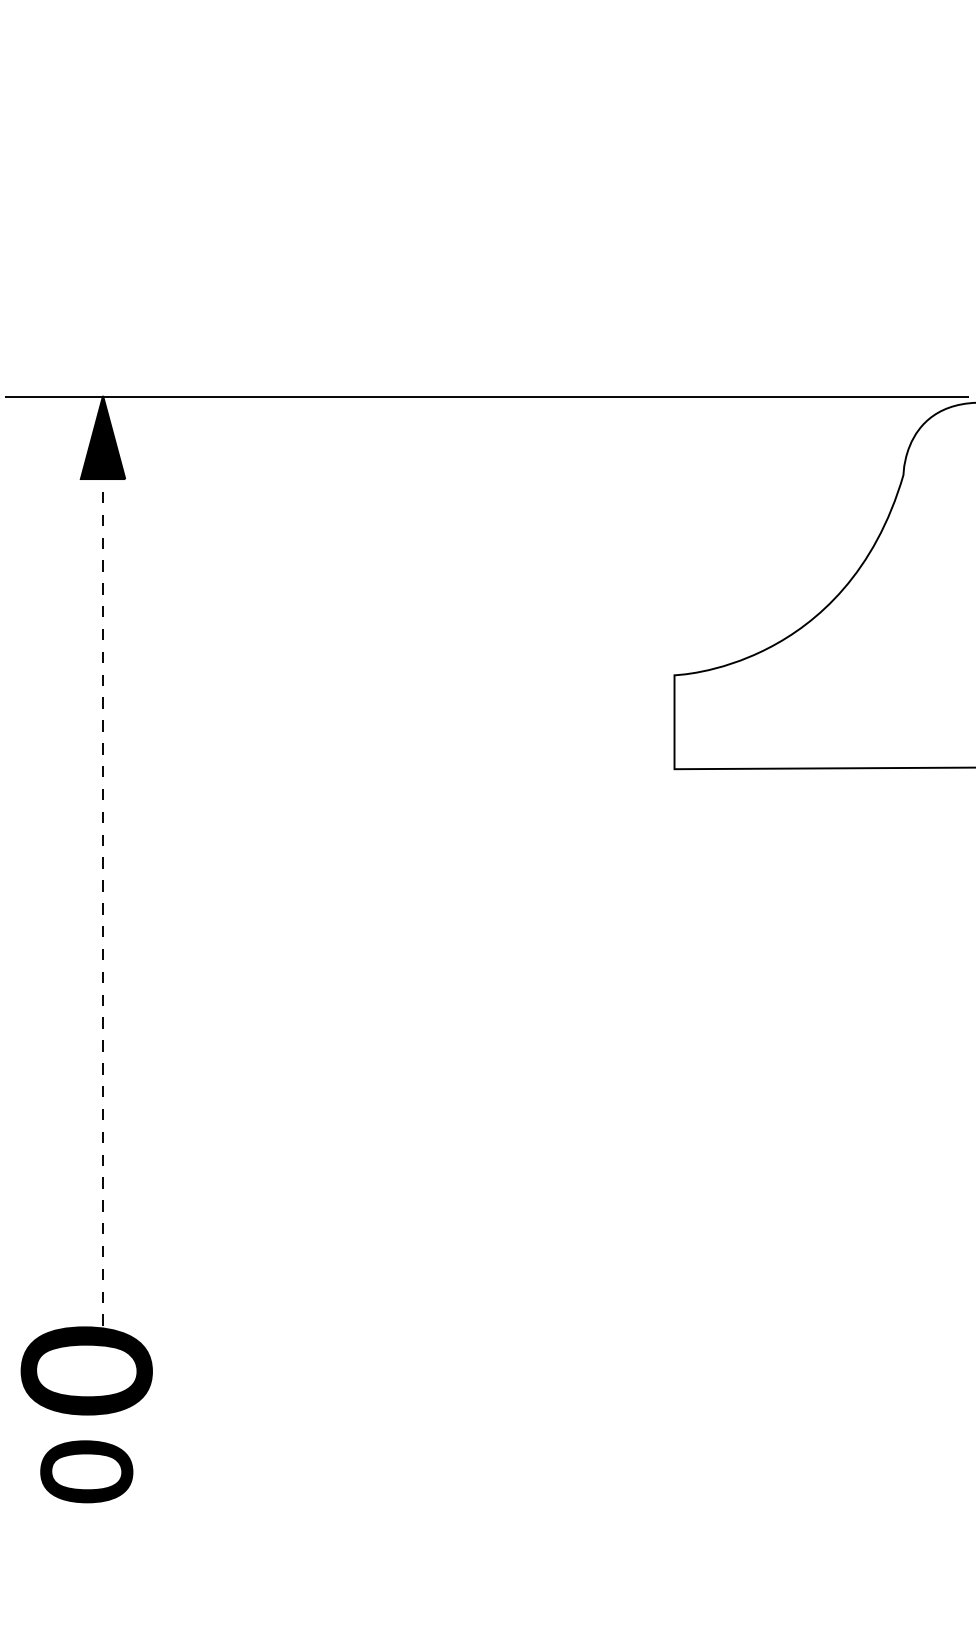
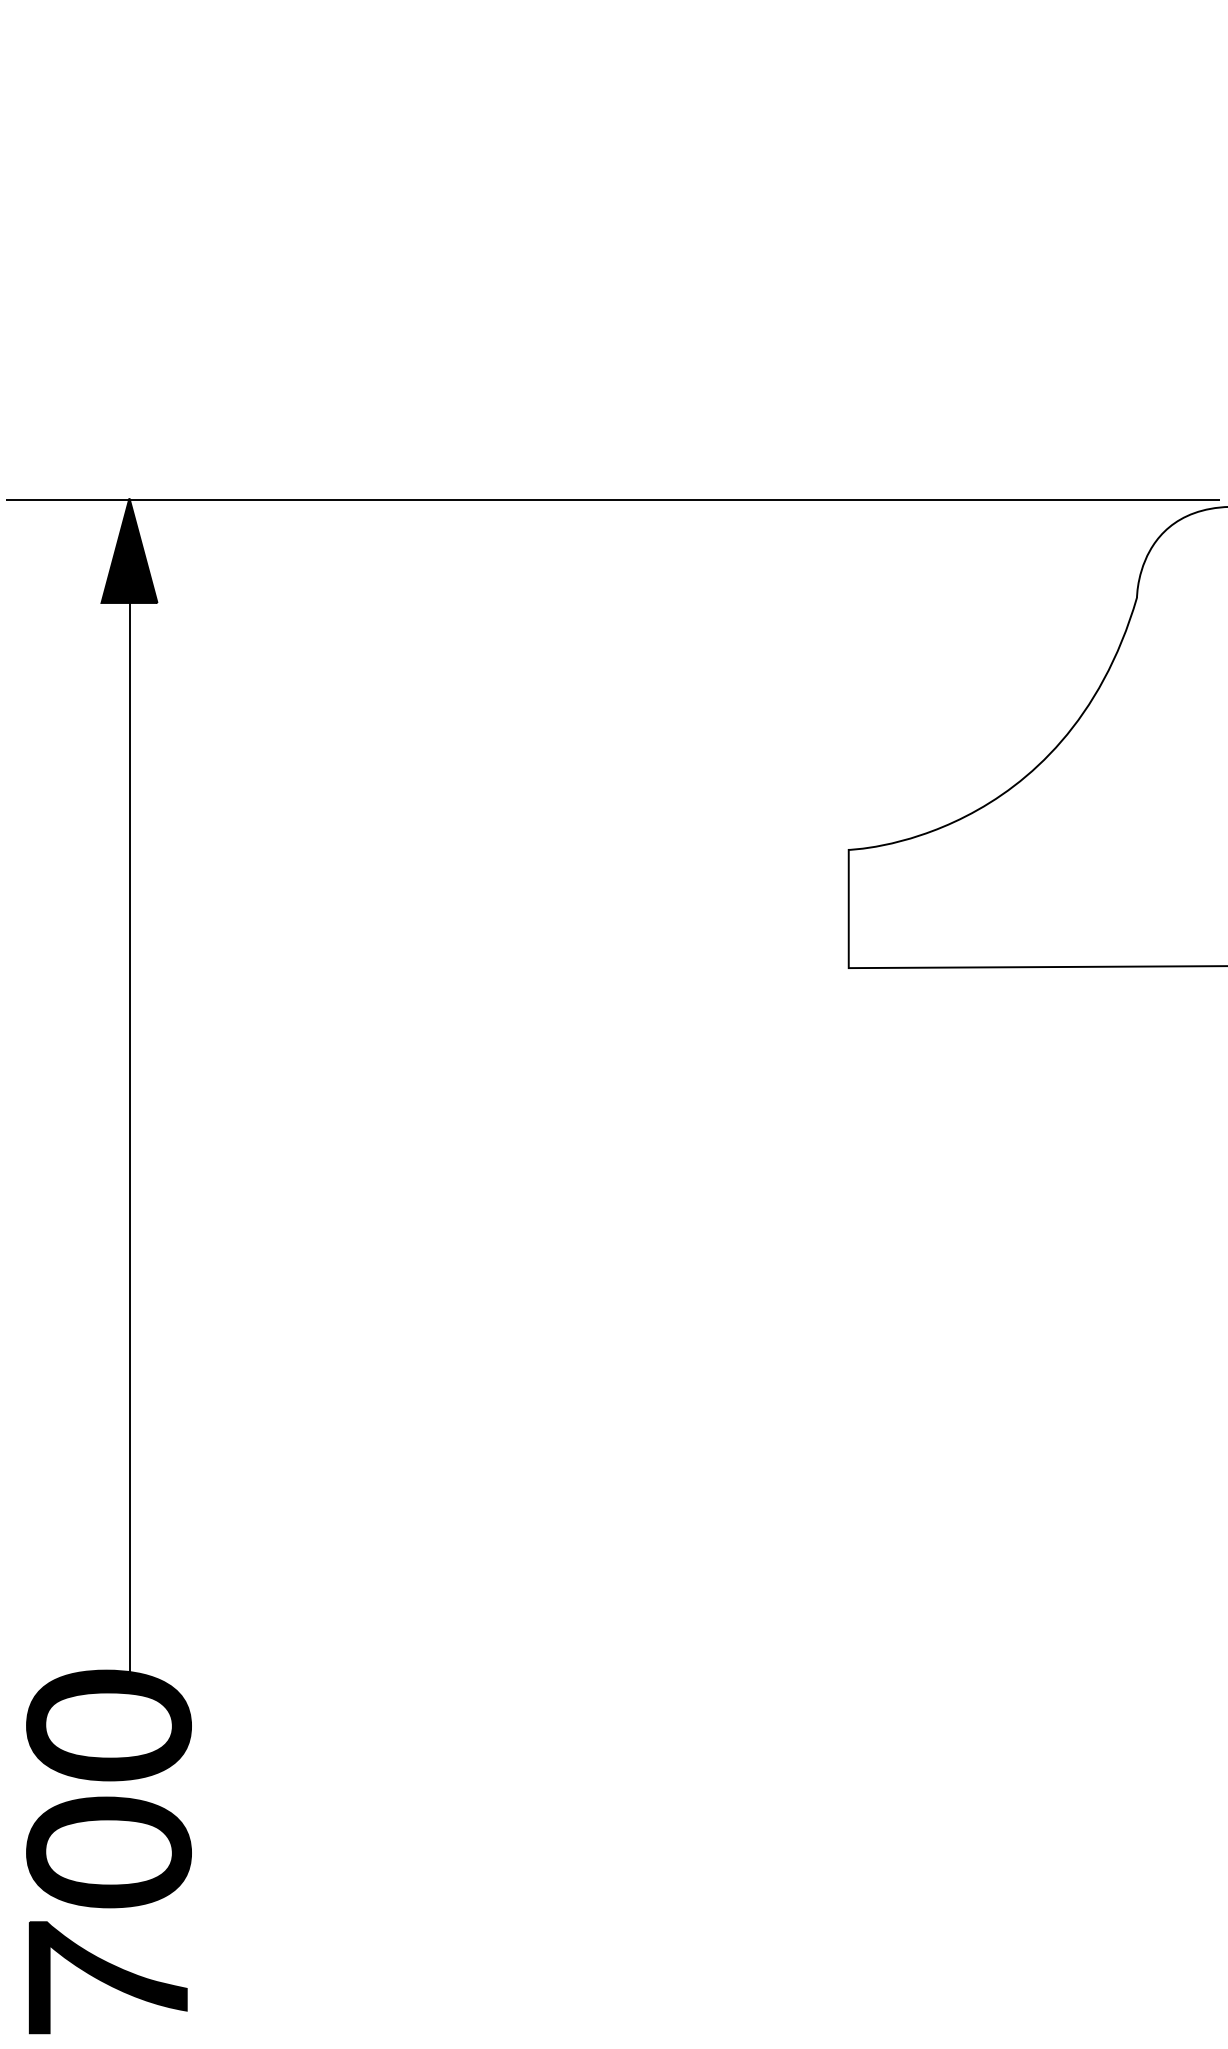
line: (103, 890) -> (129, 1120), dashed -> solid
part: (86, 1471) -> (108, 1852), size x1.43
part: (86, 1571) -> (108, 1977), added

